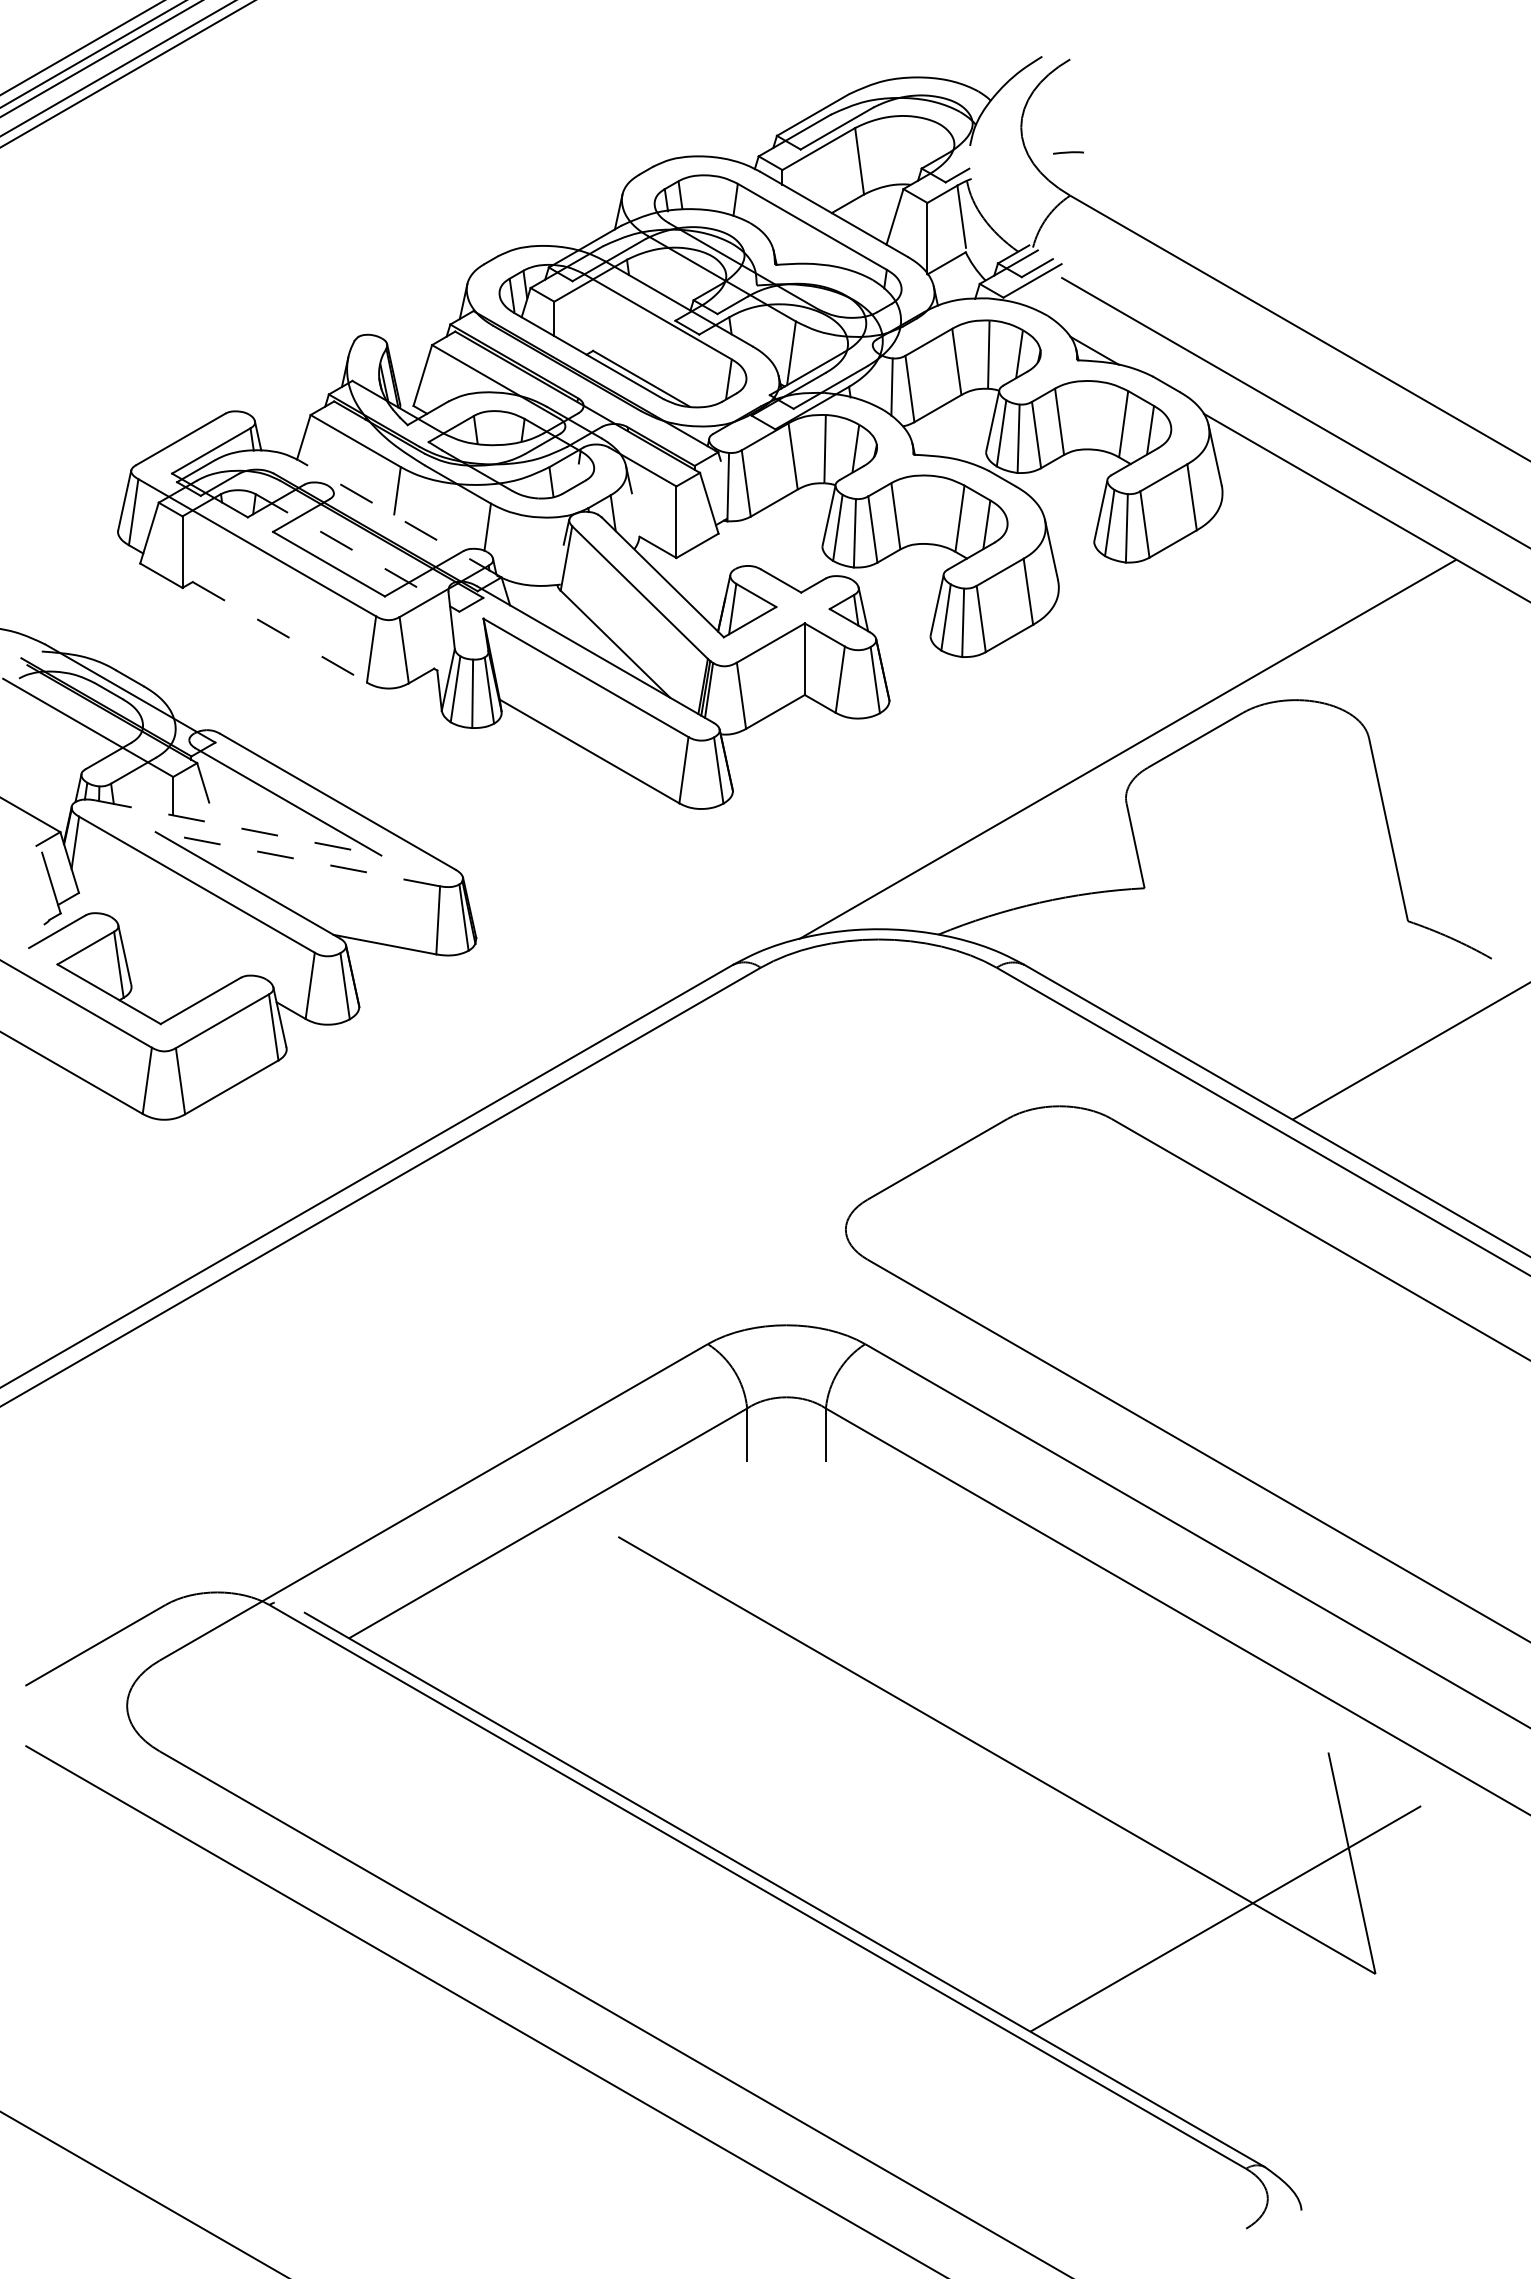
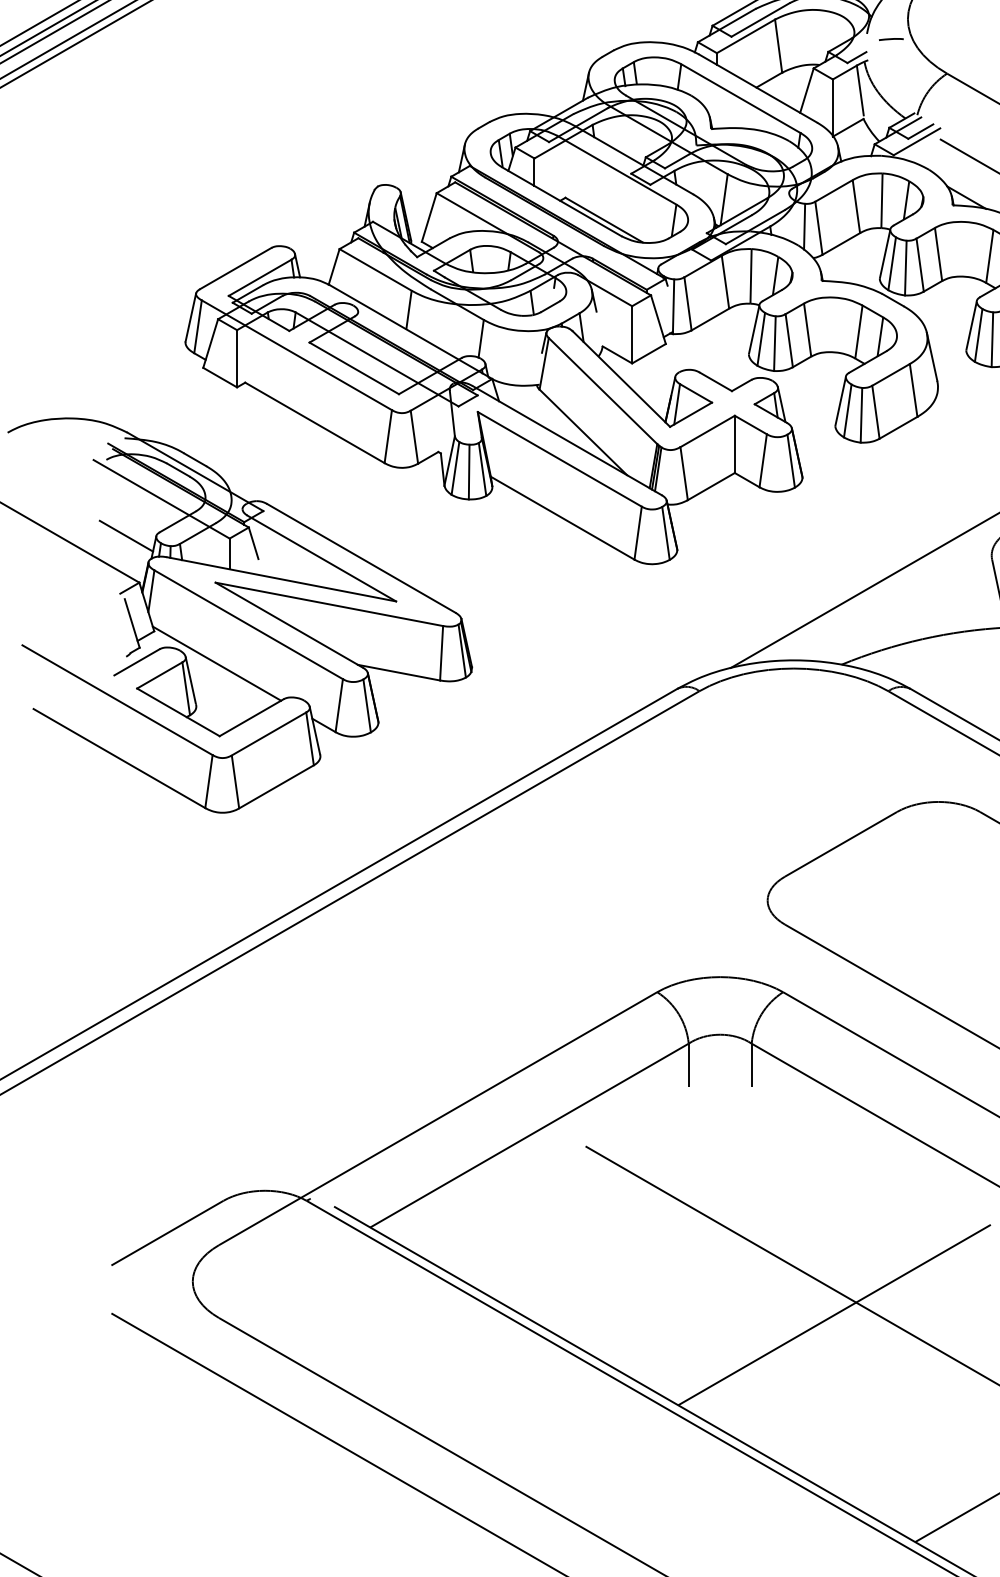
line: (1068, 152) -> (891, 39), moved
line: (399, 518) -> (410, 331), dashed -> solid
line: (357, 552) -> (377, 359), dashed -> solid
line: (279, 632) -> (314, 423), dashed -> solid
line: (43, 773) -> (125, 535), added
line: (238, 827) -> (281, 578), dashed -> solid
line: (297, 859) -> (329, 604), dashed -> solid
line: (157, 933) -> (217, 663), added
line: (929, 1747) -> (834, 1314), added

